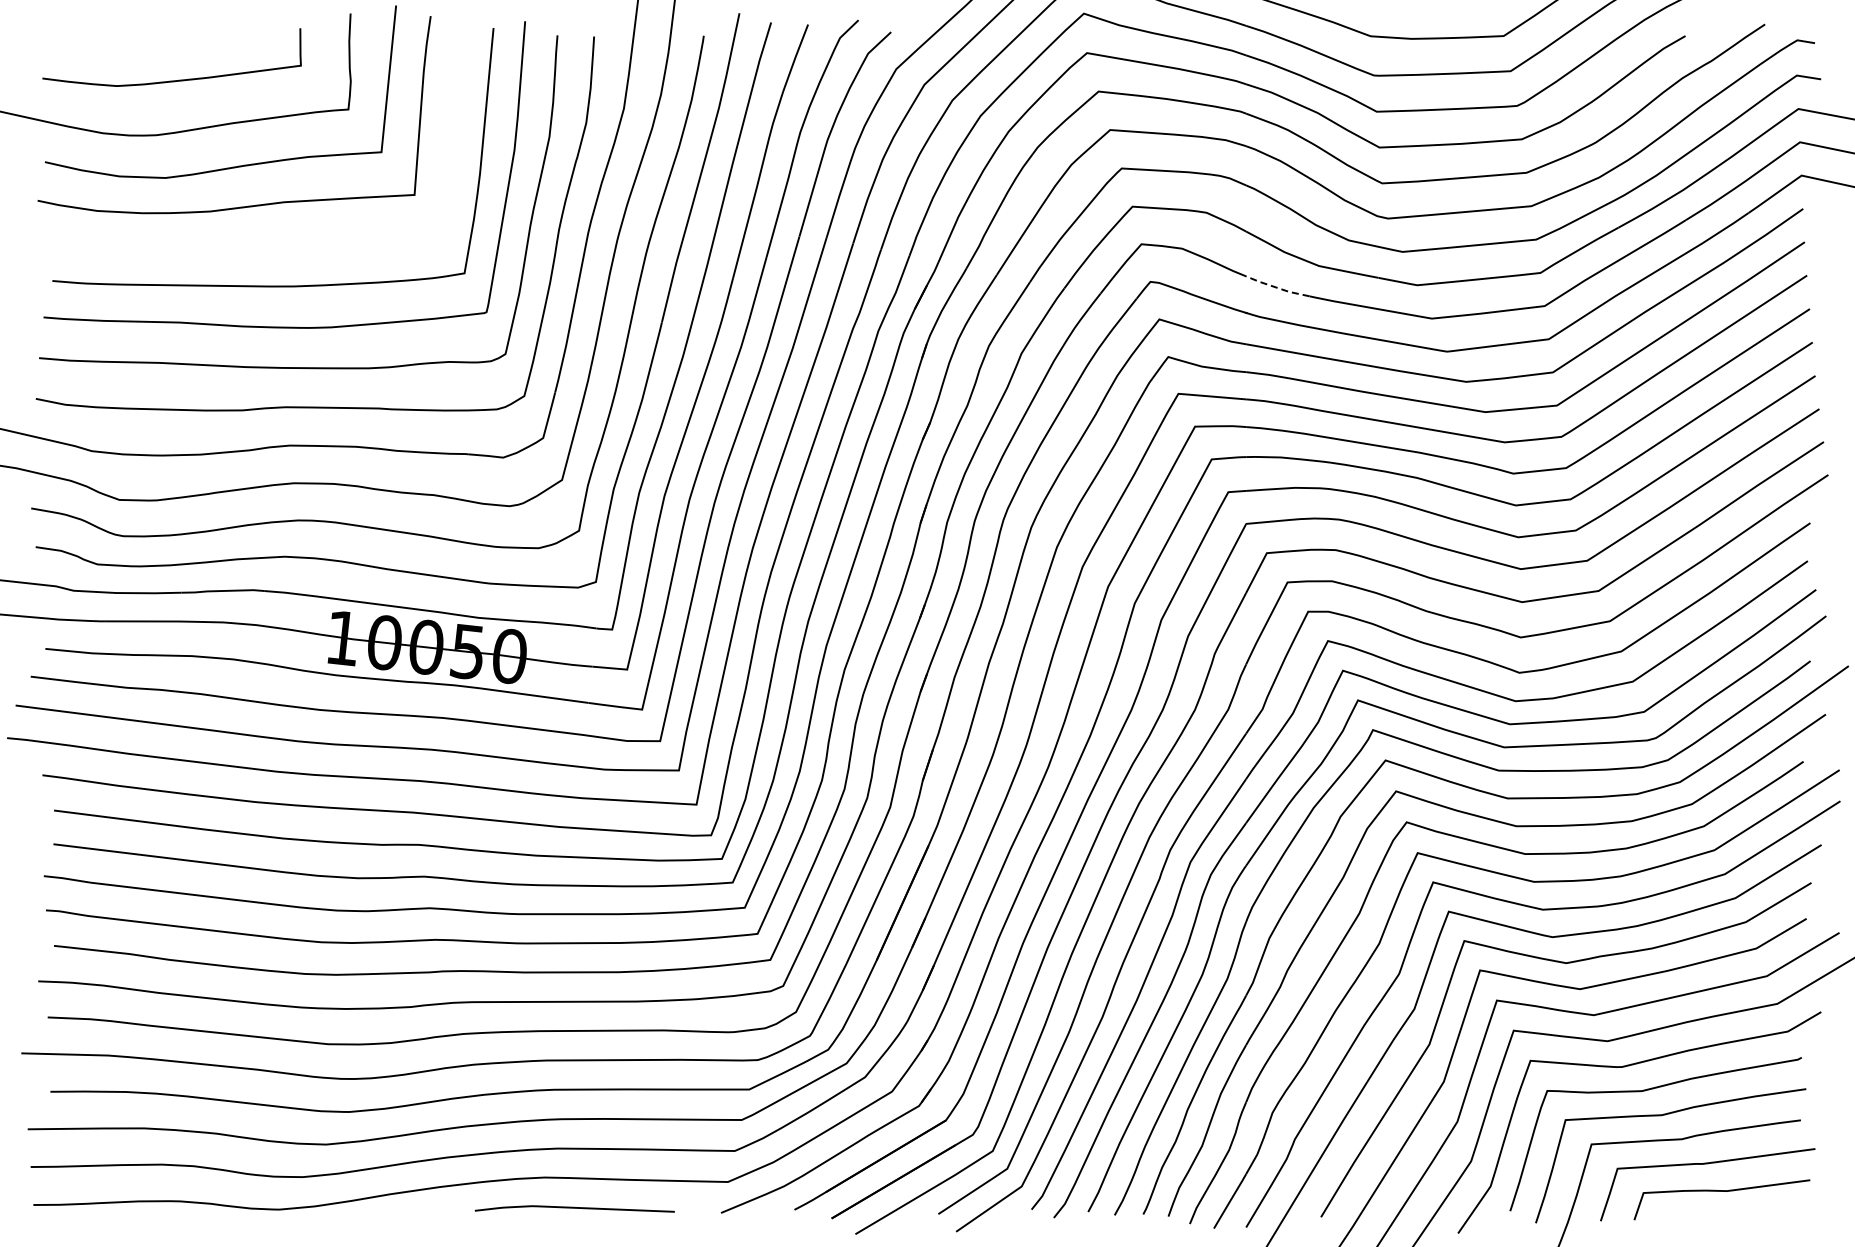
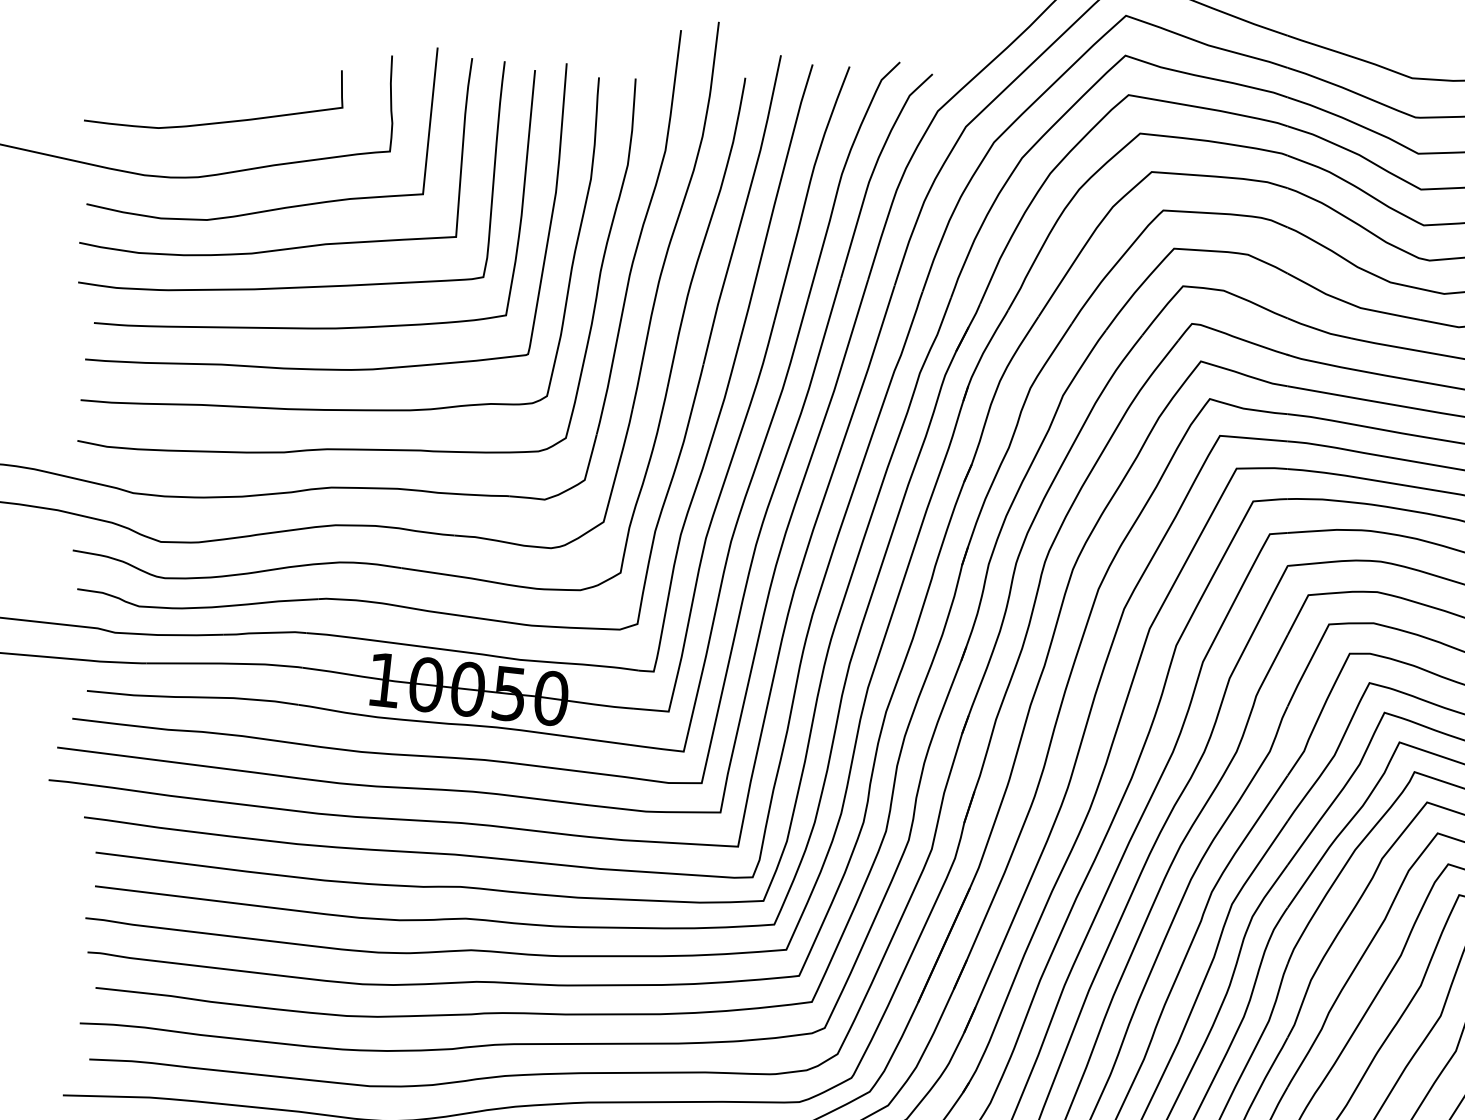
curve: (251, 244) -> (293, 286), added
line: (1276, 287) -> (1318, 329), dashed -> solid

